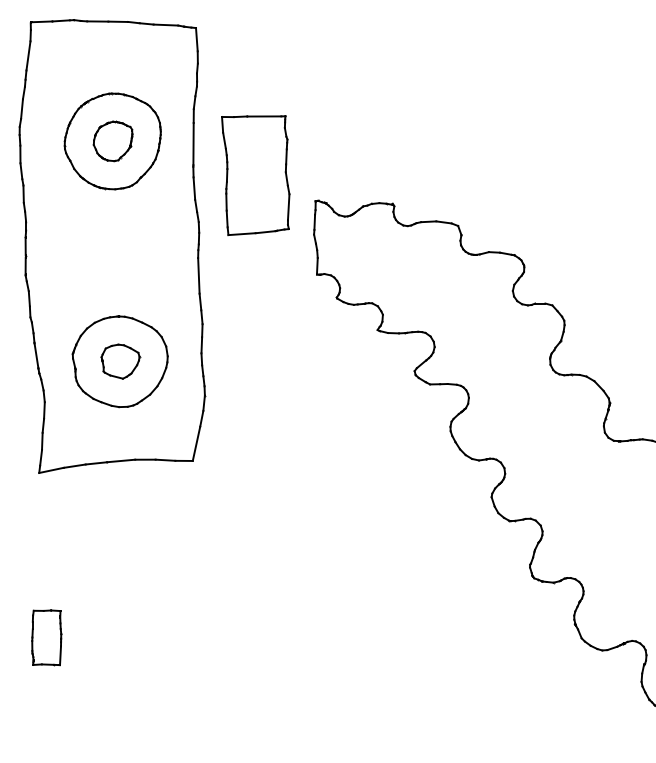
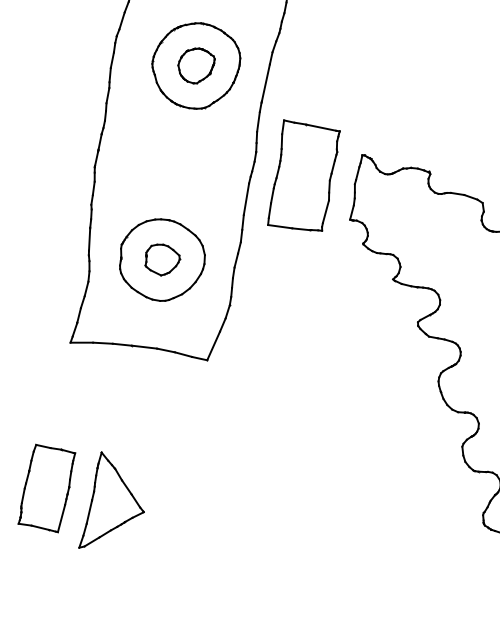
part: (255, 175) -> (302, 177), moved
part: (46, 637) -> (46, 488), size x1.67
part: (126, 640) -> (116, 505), added

